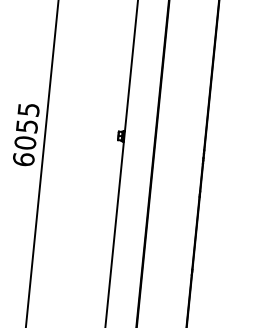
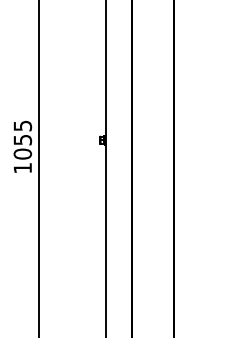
text: (23, 158) -> (22, 167), 6055 -> 1055

